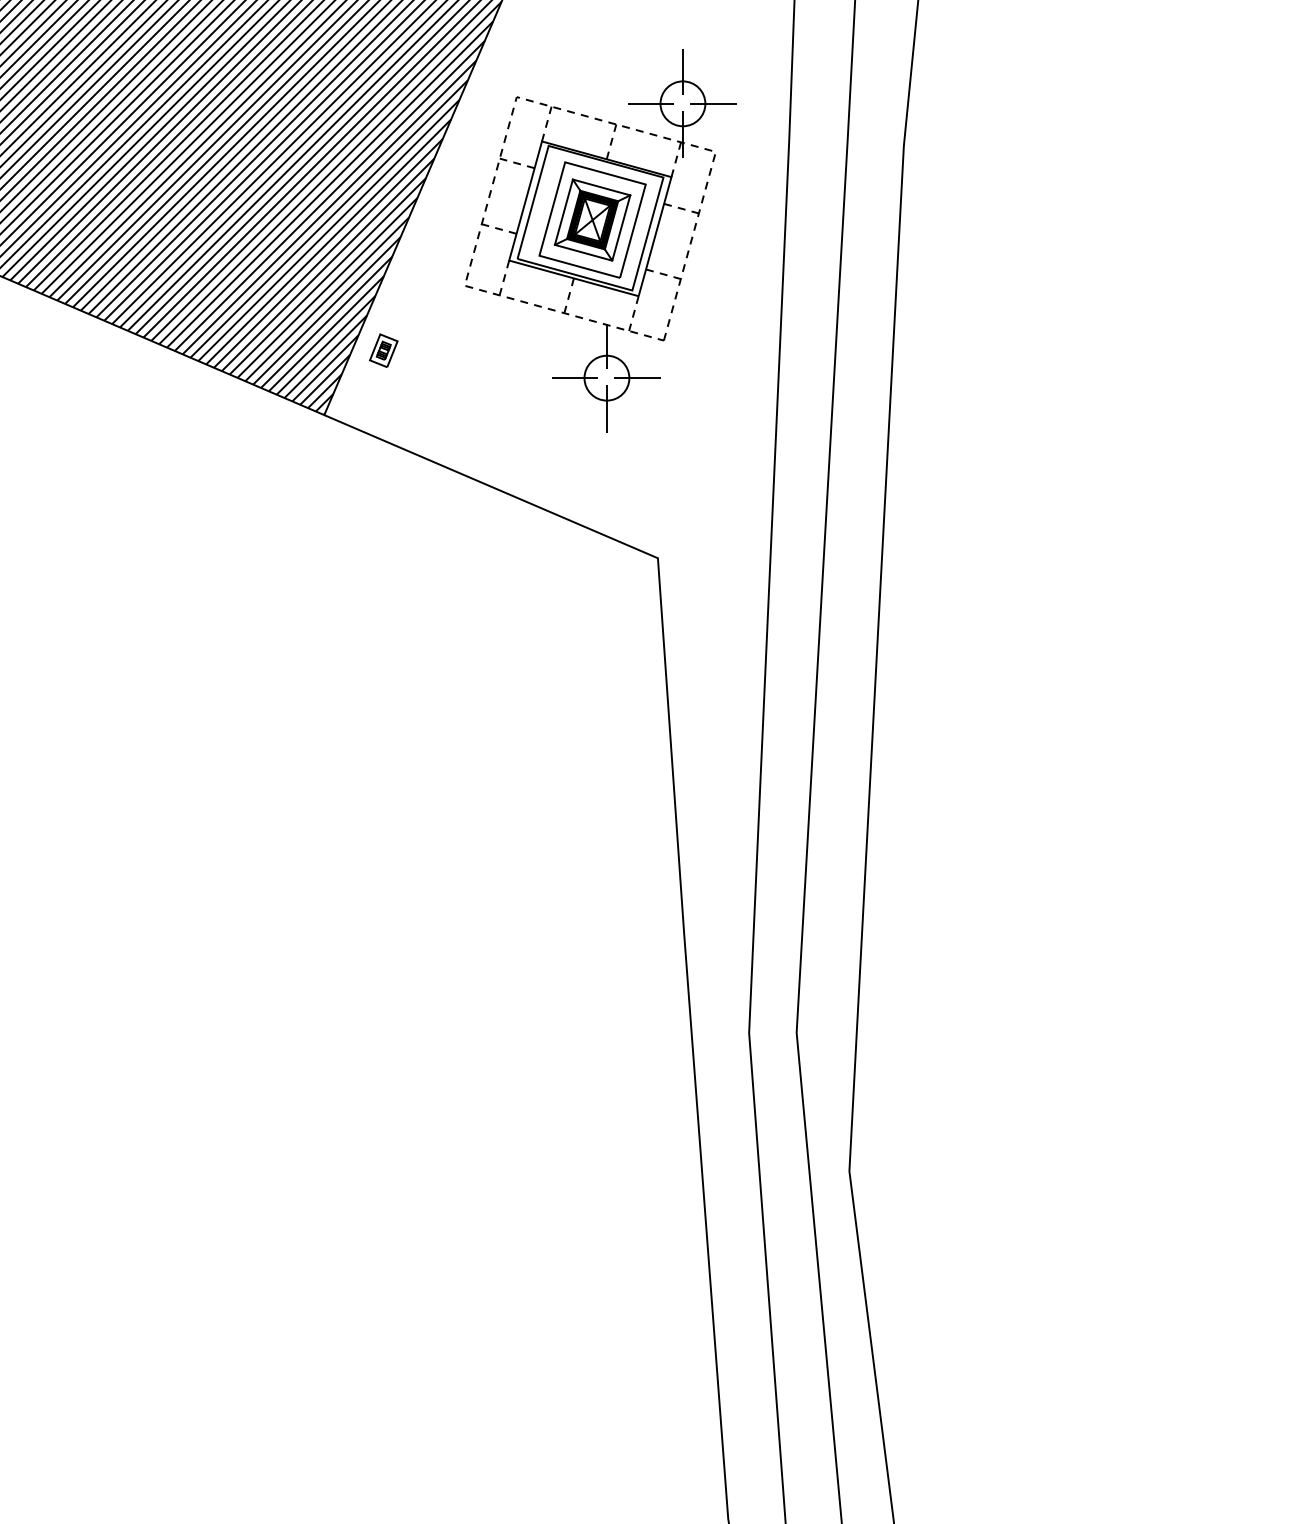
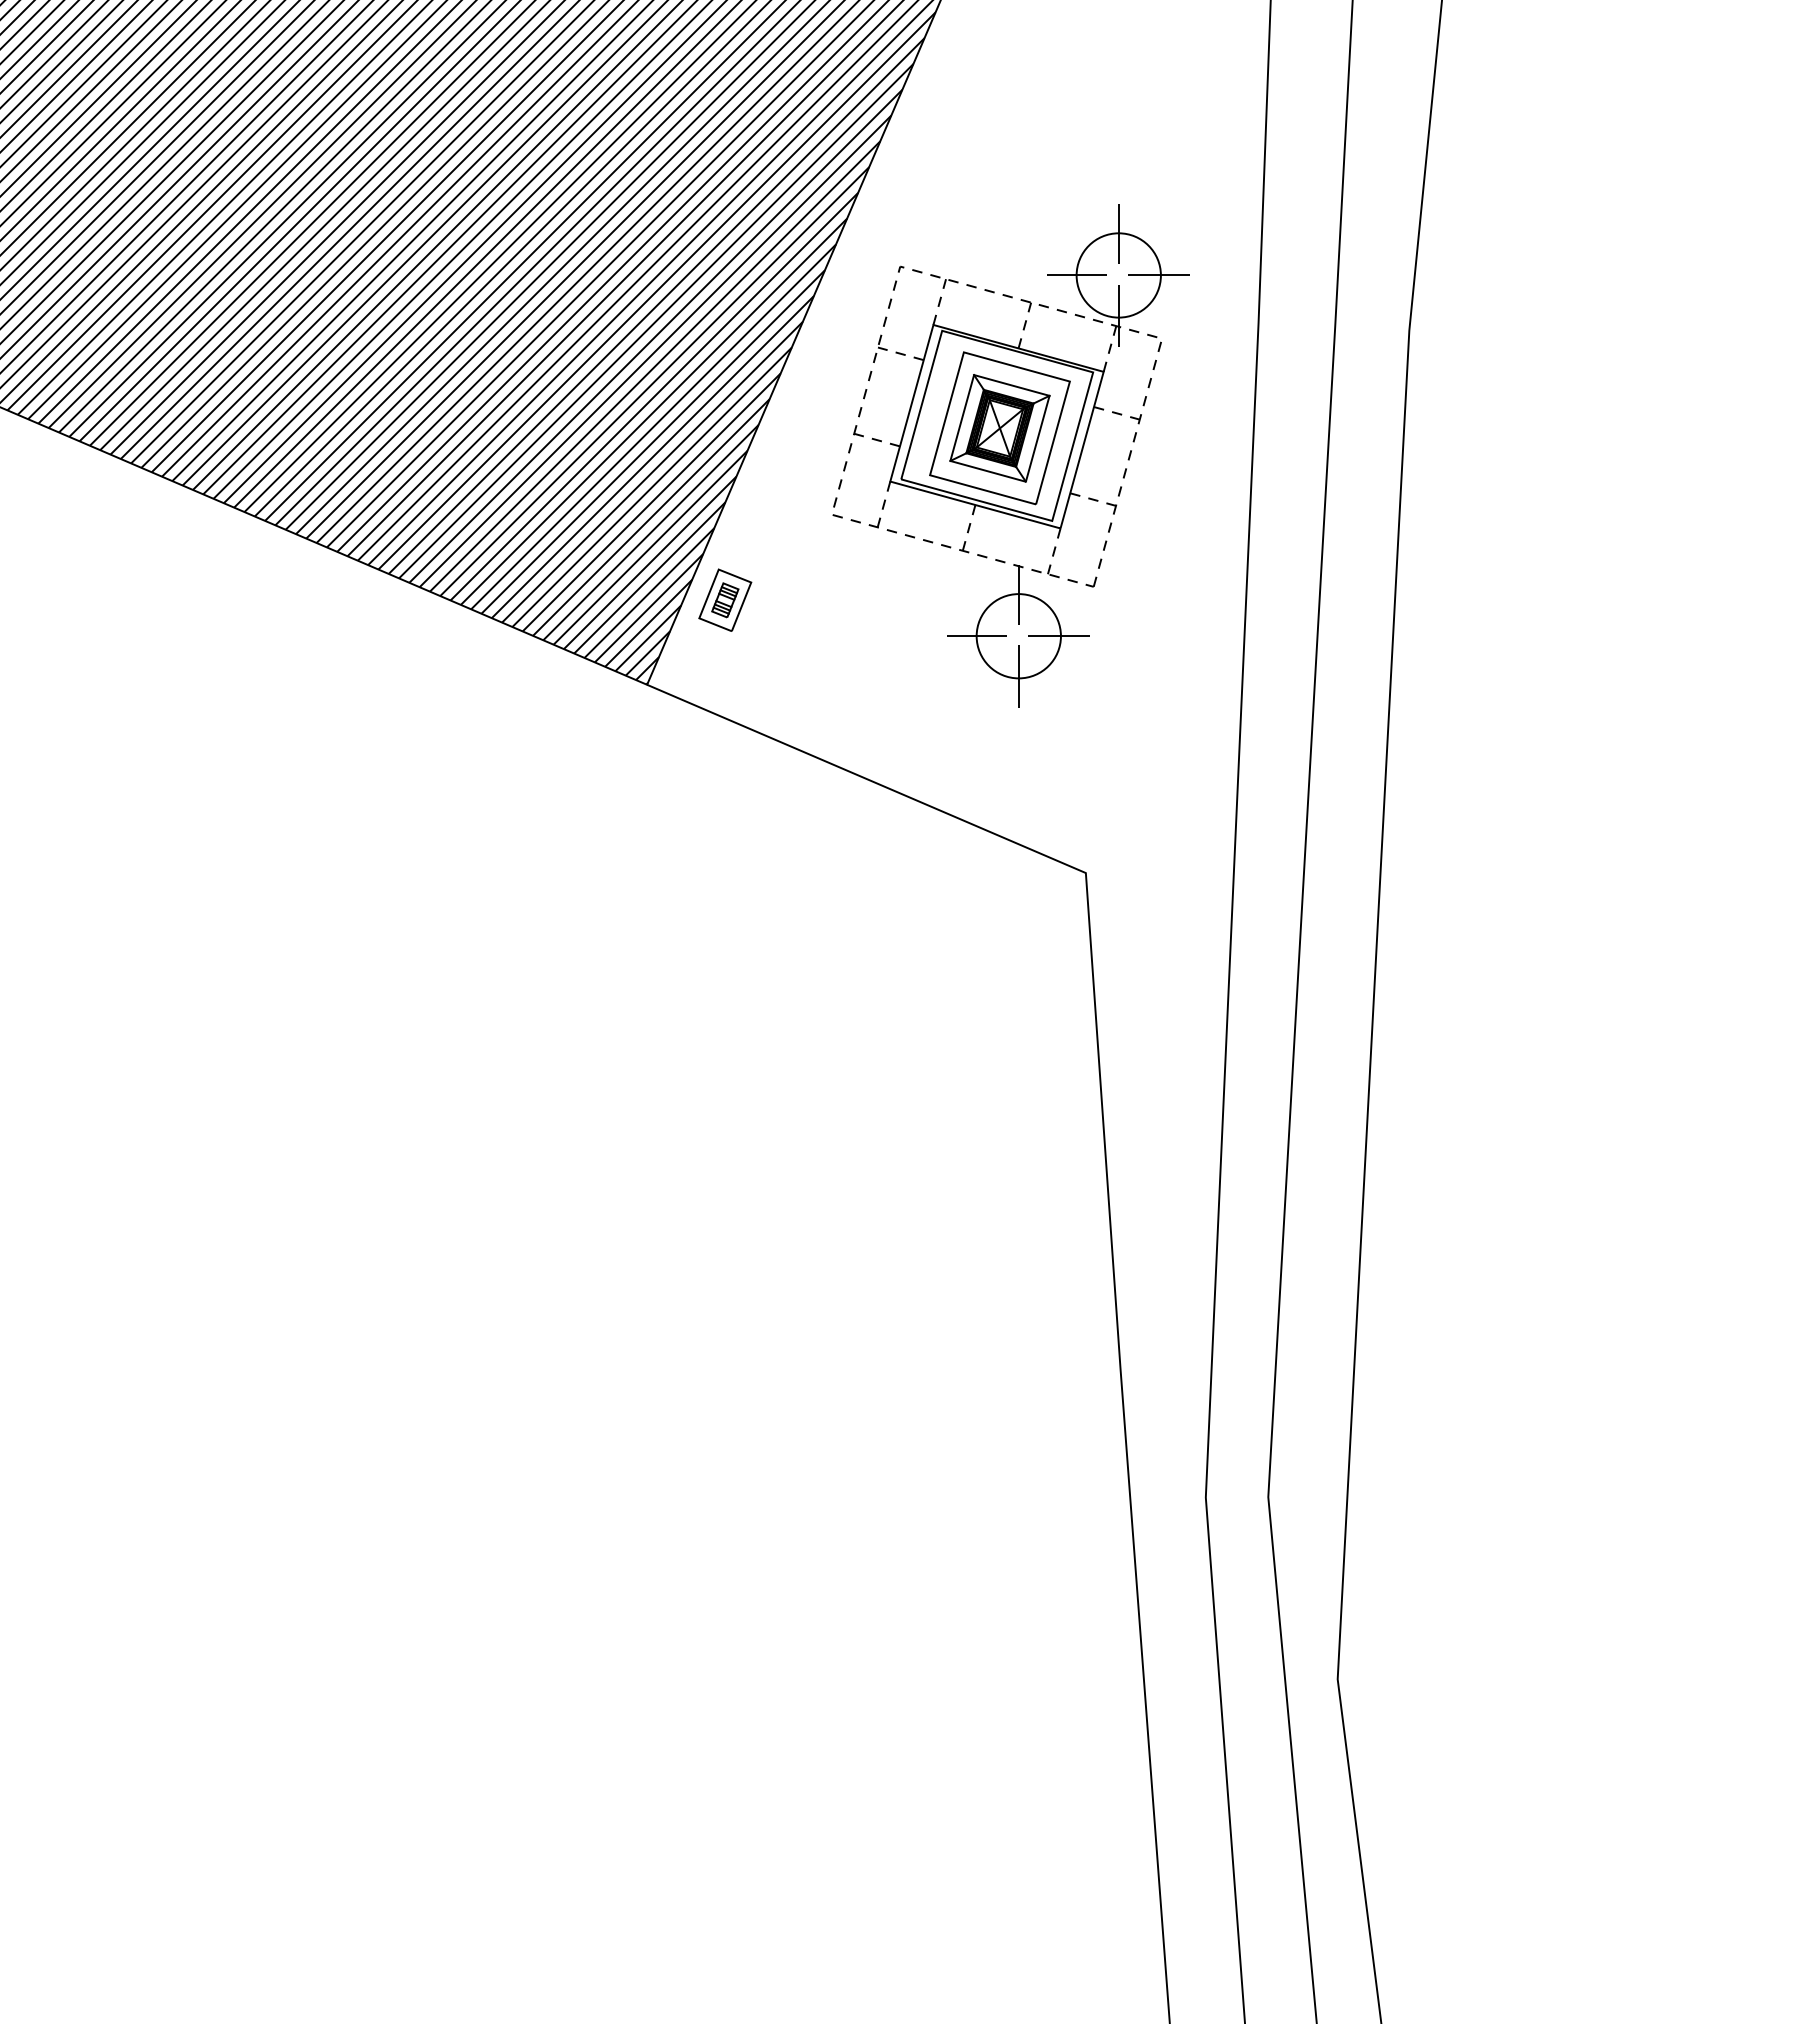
circle: (682, 103) -> (1118, 275), size x1.43
part: (383, 350) -> (725, 599), size x1.43
circle: (606, 378) -> (1018, 636), size x1.43

